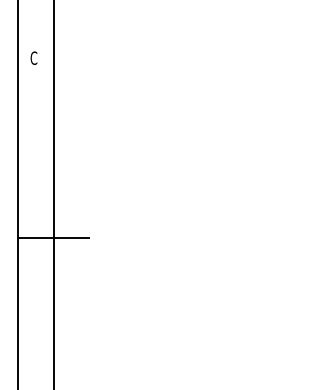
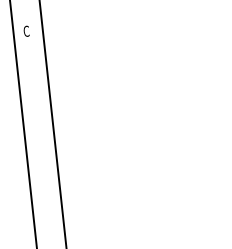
line: (53, 238) -> (58, 177), removed

